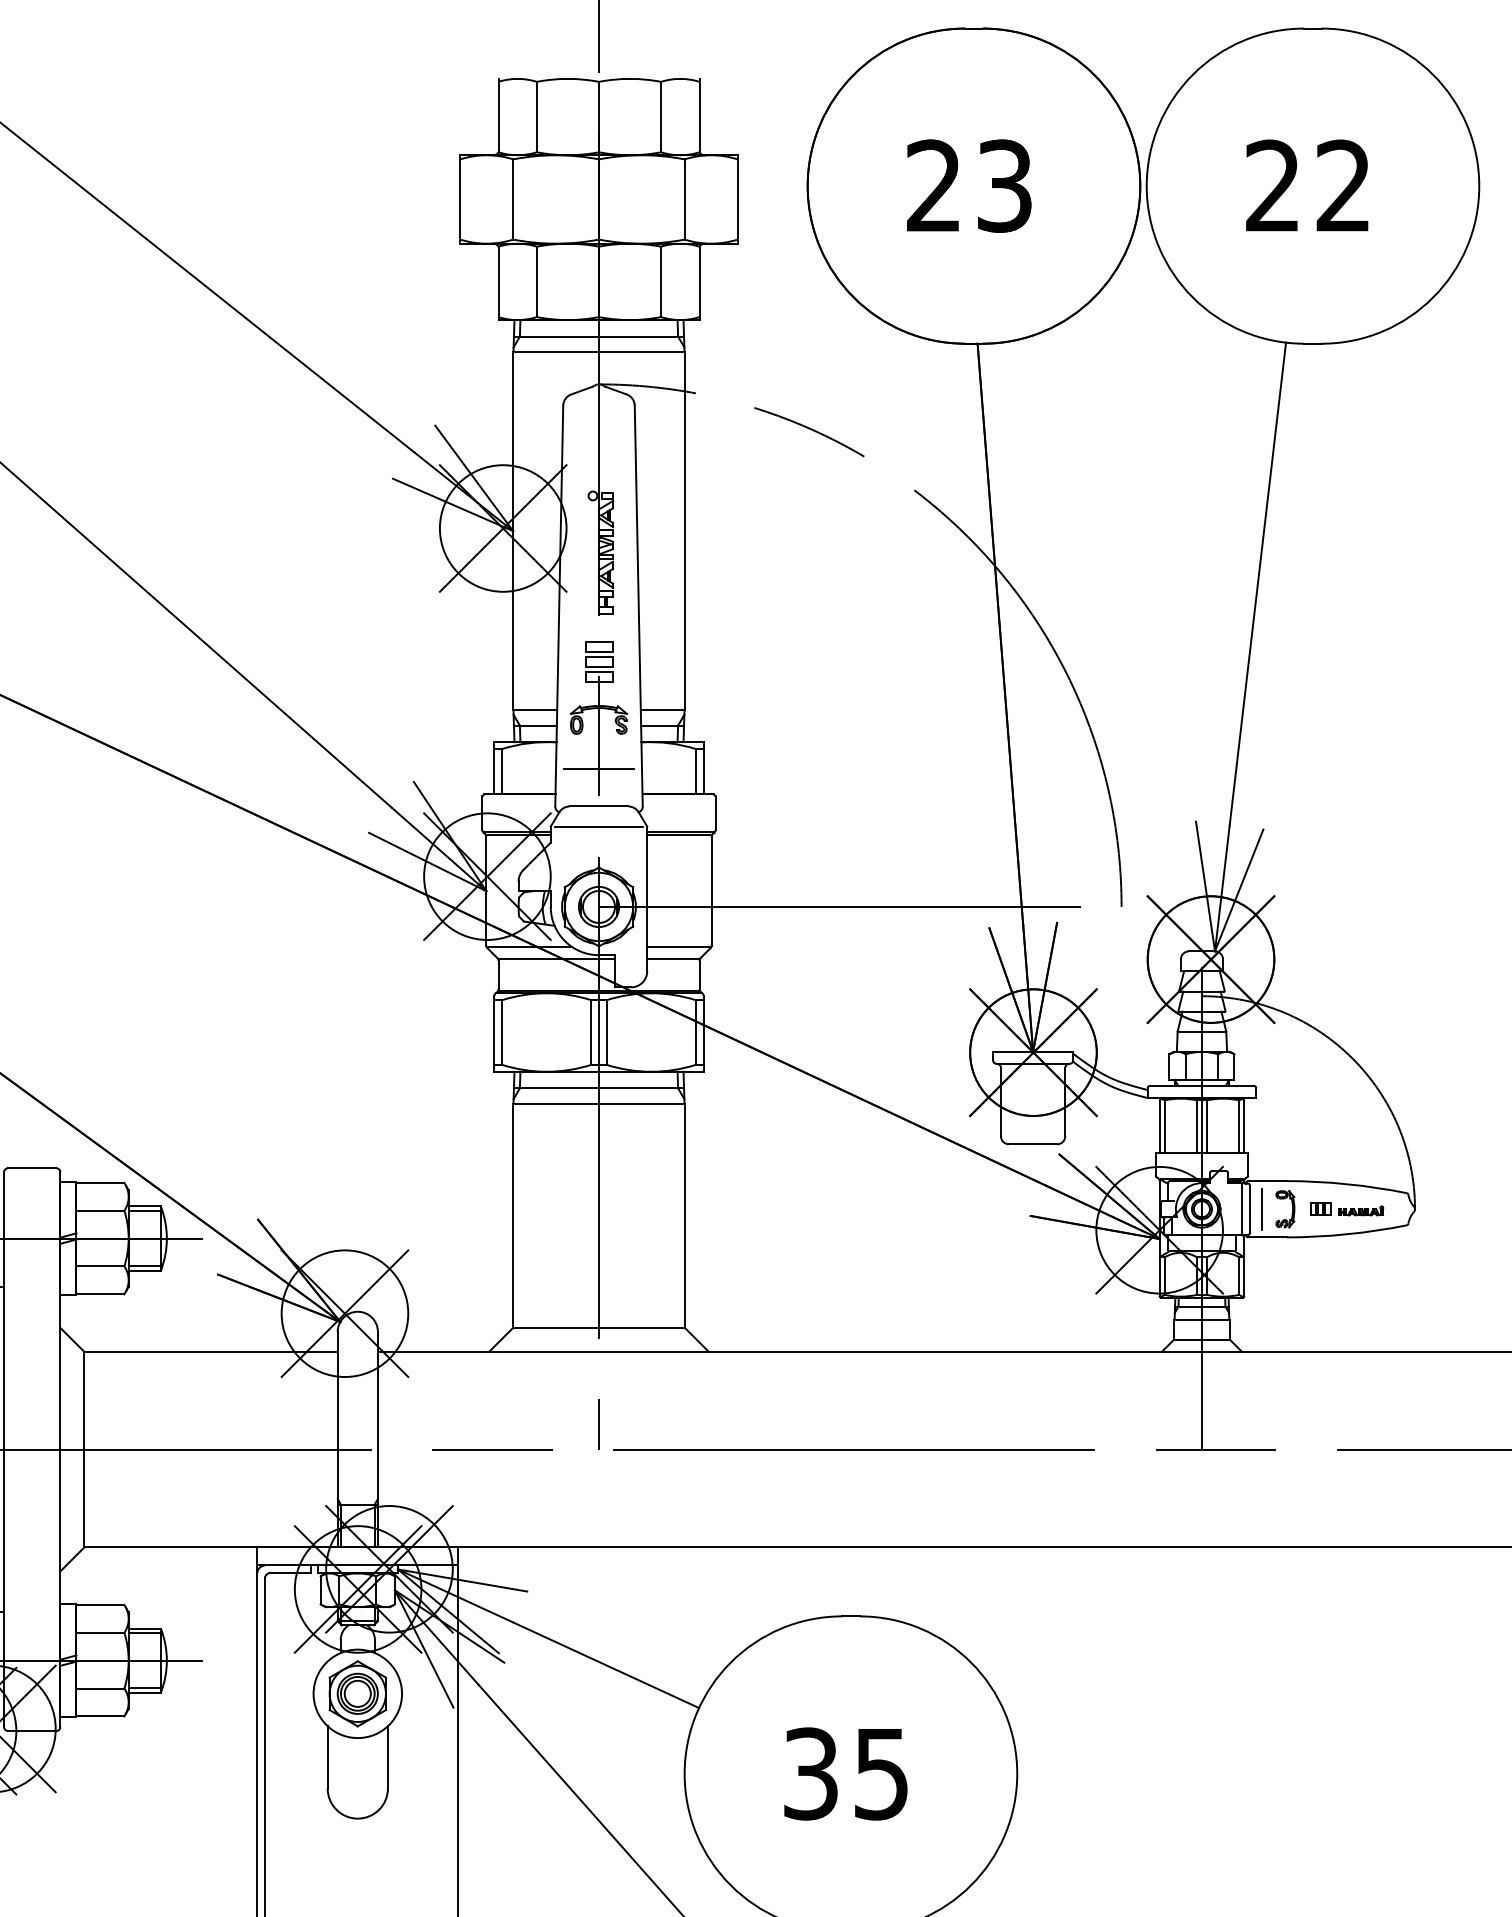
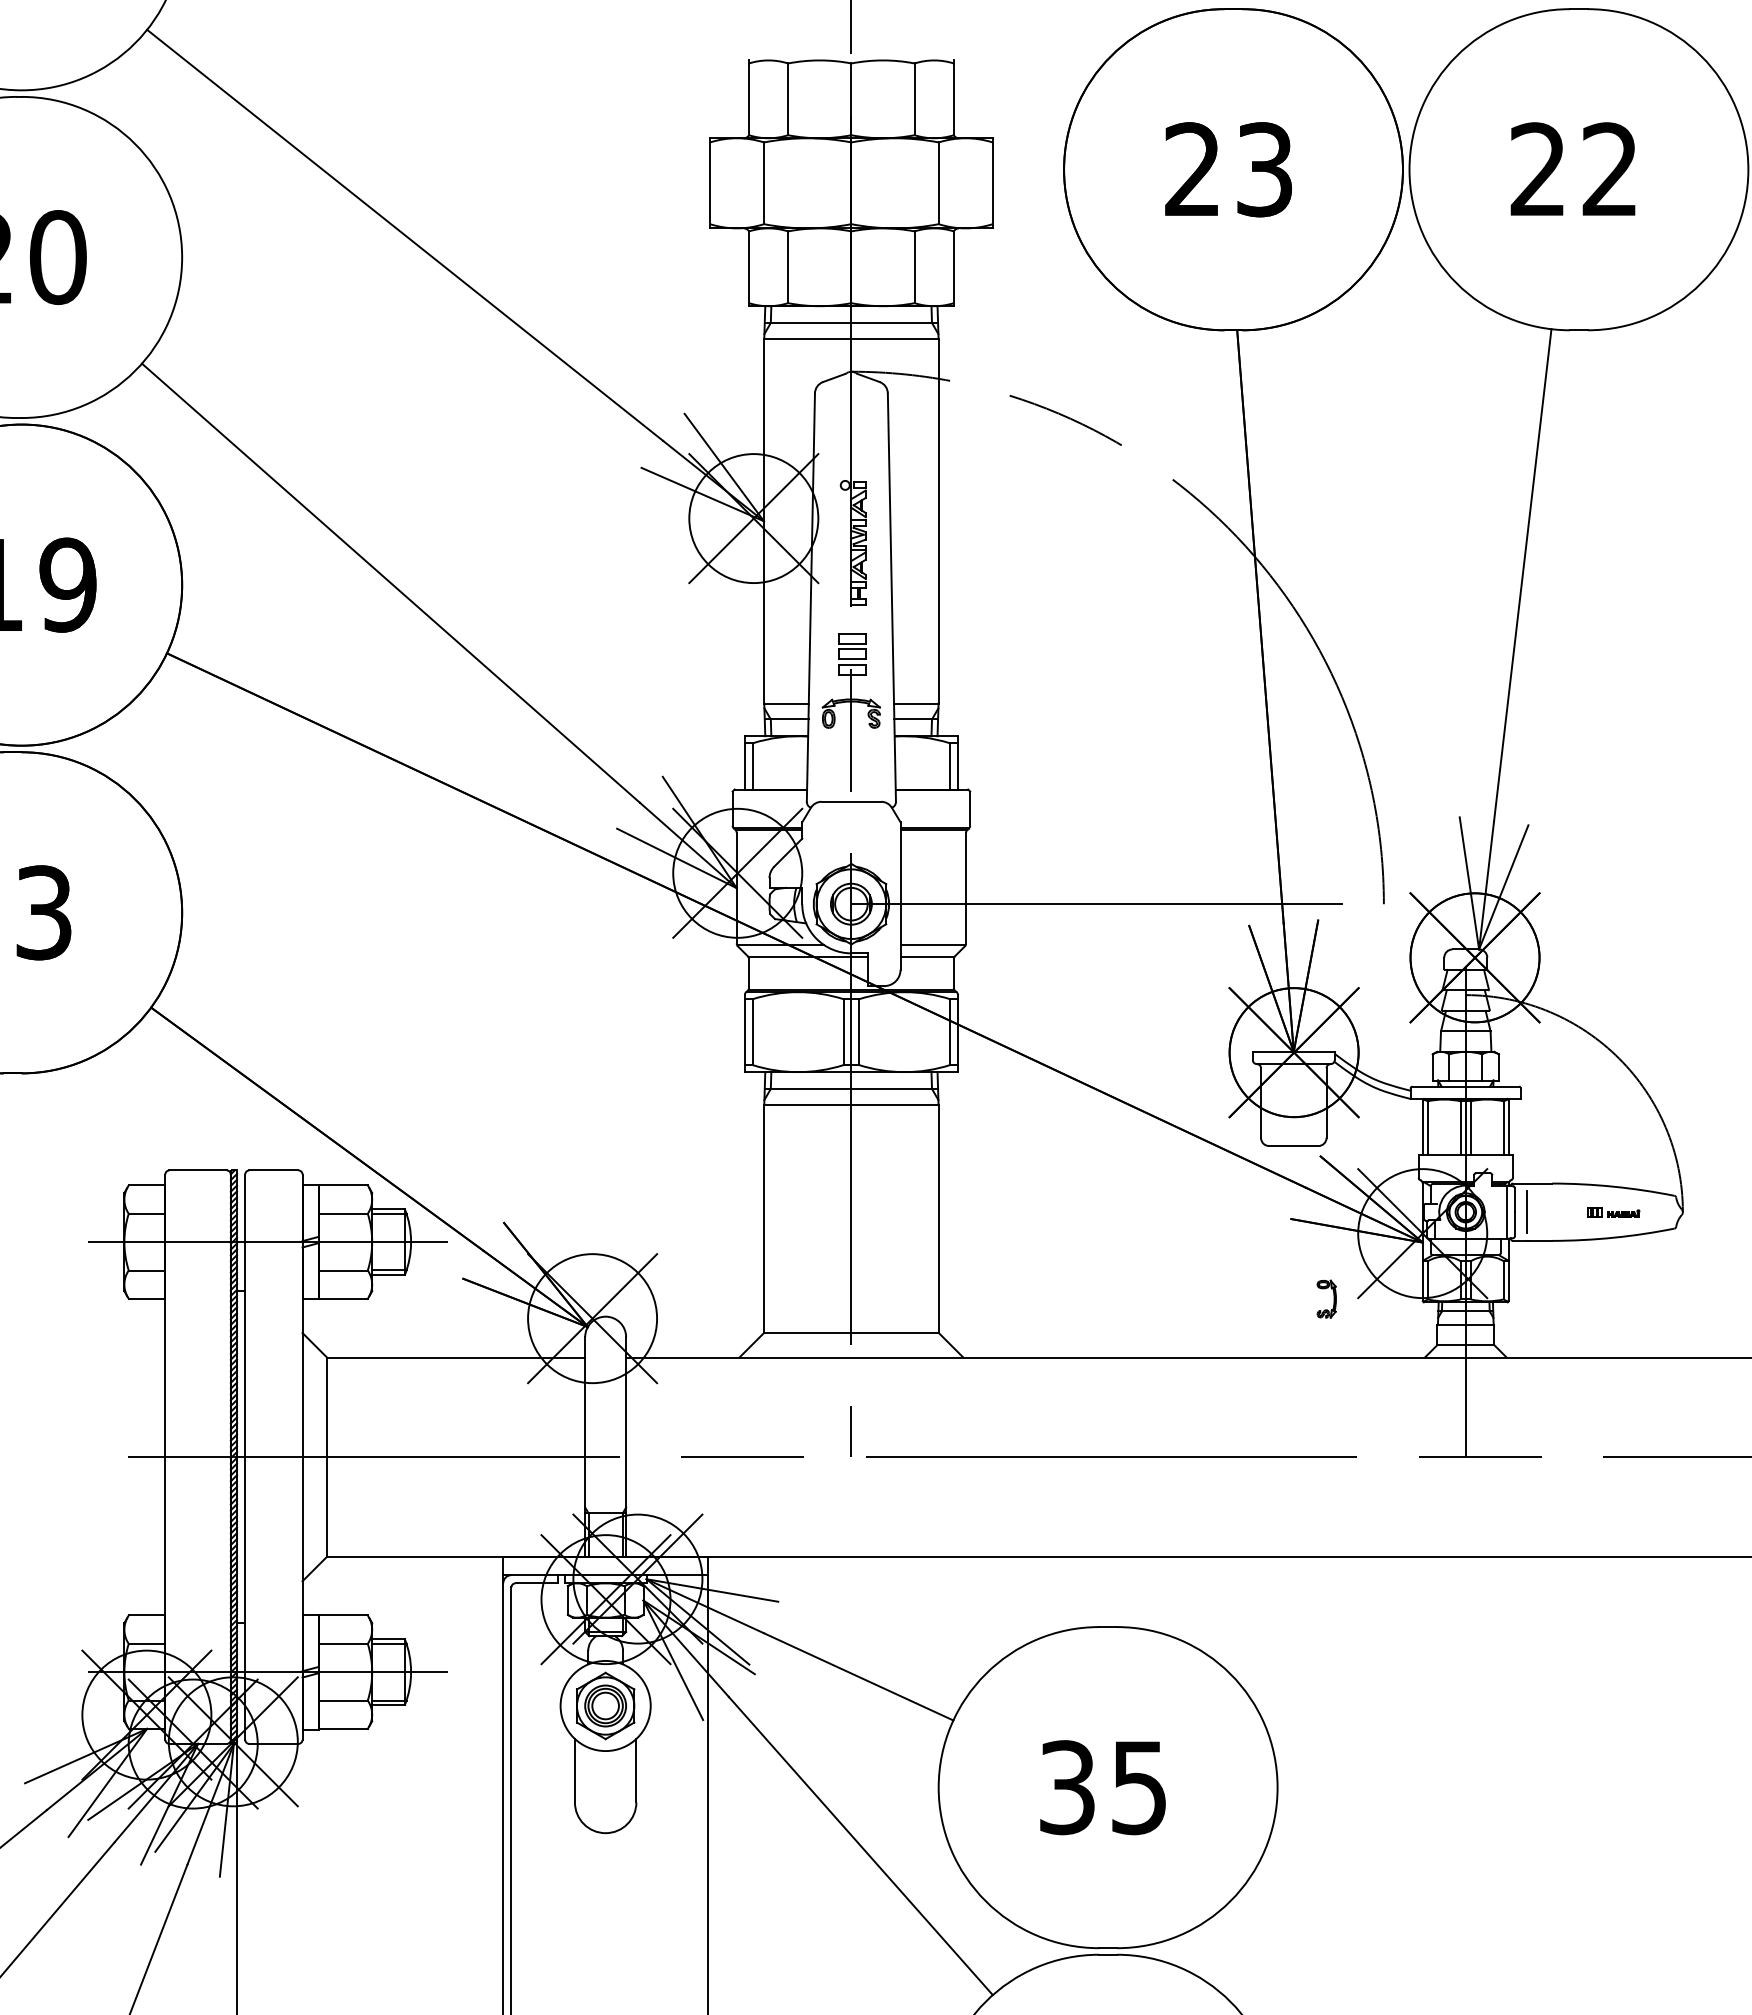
line: (599, 768) -> (851, 763), removed
line: (599, 826) -> (851, 822), removed
part: (1291, 1208) -> (1333, 1298), moved
part: (1346, 1209) -> (1613, 1212), size x0.7

